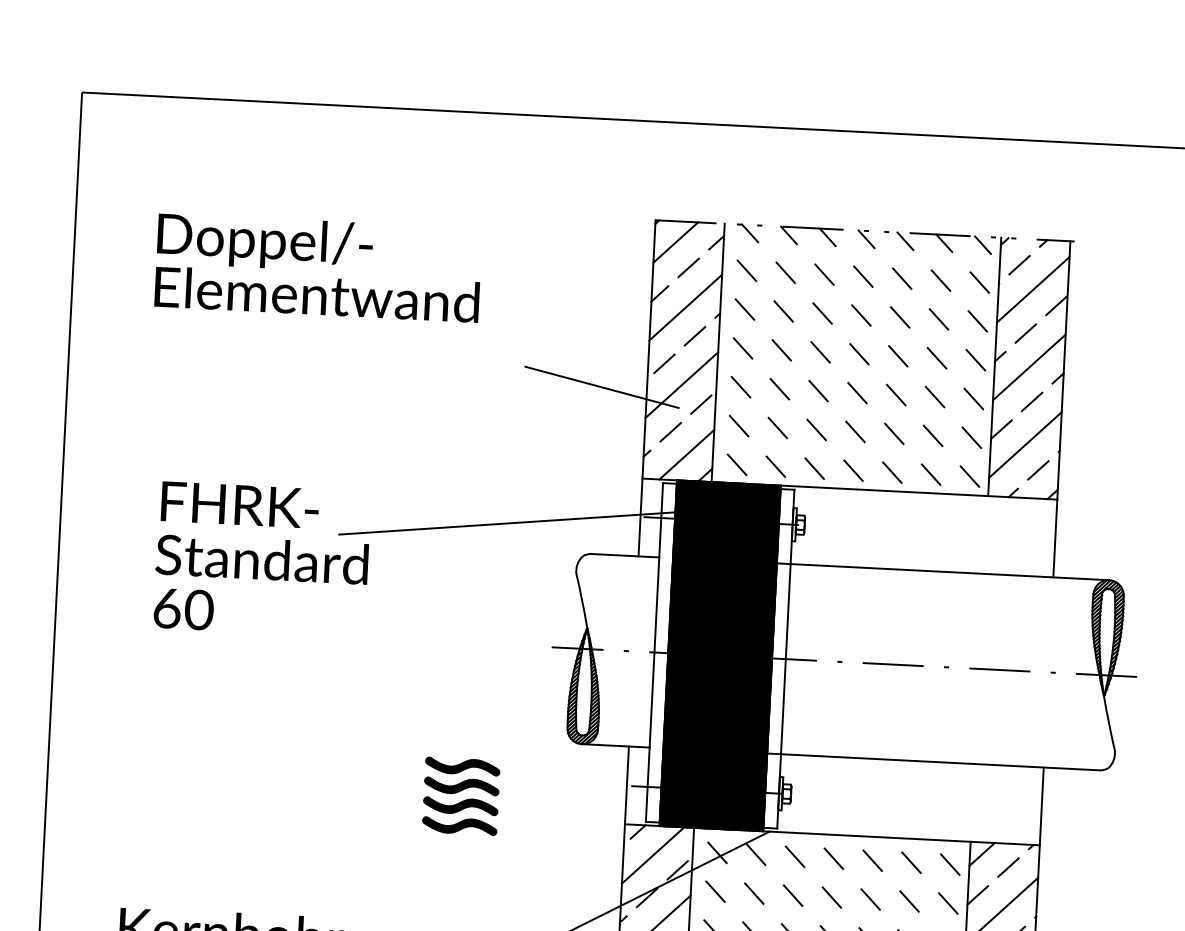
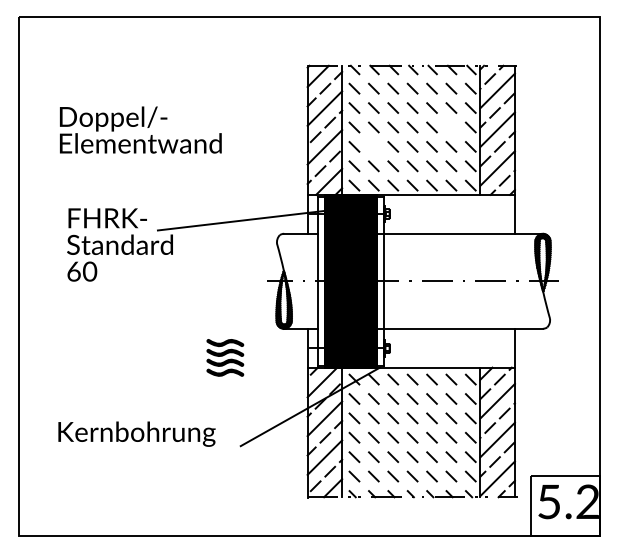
text: (317, 266) -> (140, 129), moved
line: (937, 358) -> (451, 127), removed
line: (600, 387) -> (284, 150), removed
line: (779, 388) -> (373, 146), removed

